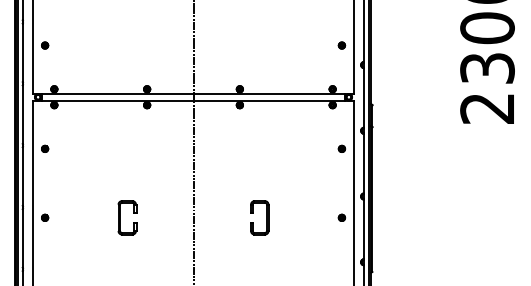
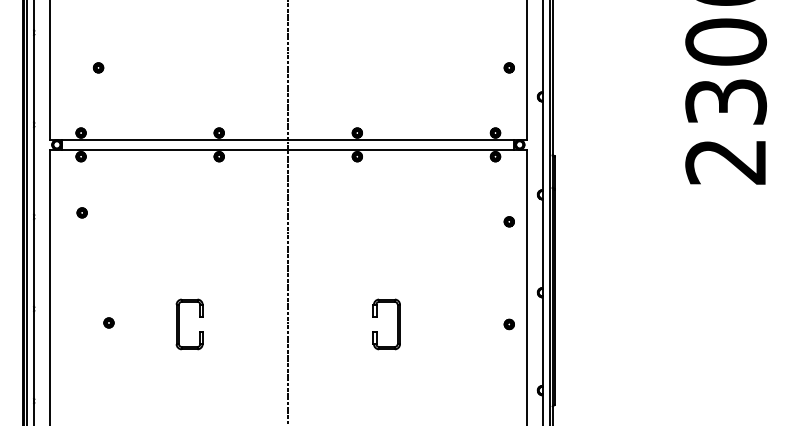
part: (45, 45) -> (99, 67), moved
part: (45, 148) -> (82, 212), moved
part: (45, 217) -> (109, 322), moved

